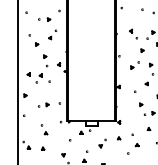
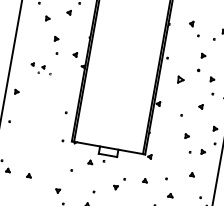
part: (134, 65) -> (187, 75), size x1.6
part: (38, 77) -> (41, 68), size x0.6
part: (43, 104) -> (41, 109), removed
part: (44, 129) -> (36, 147), removed

